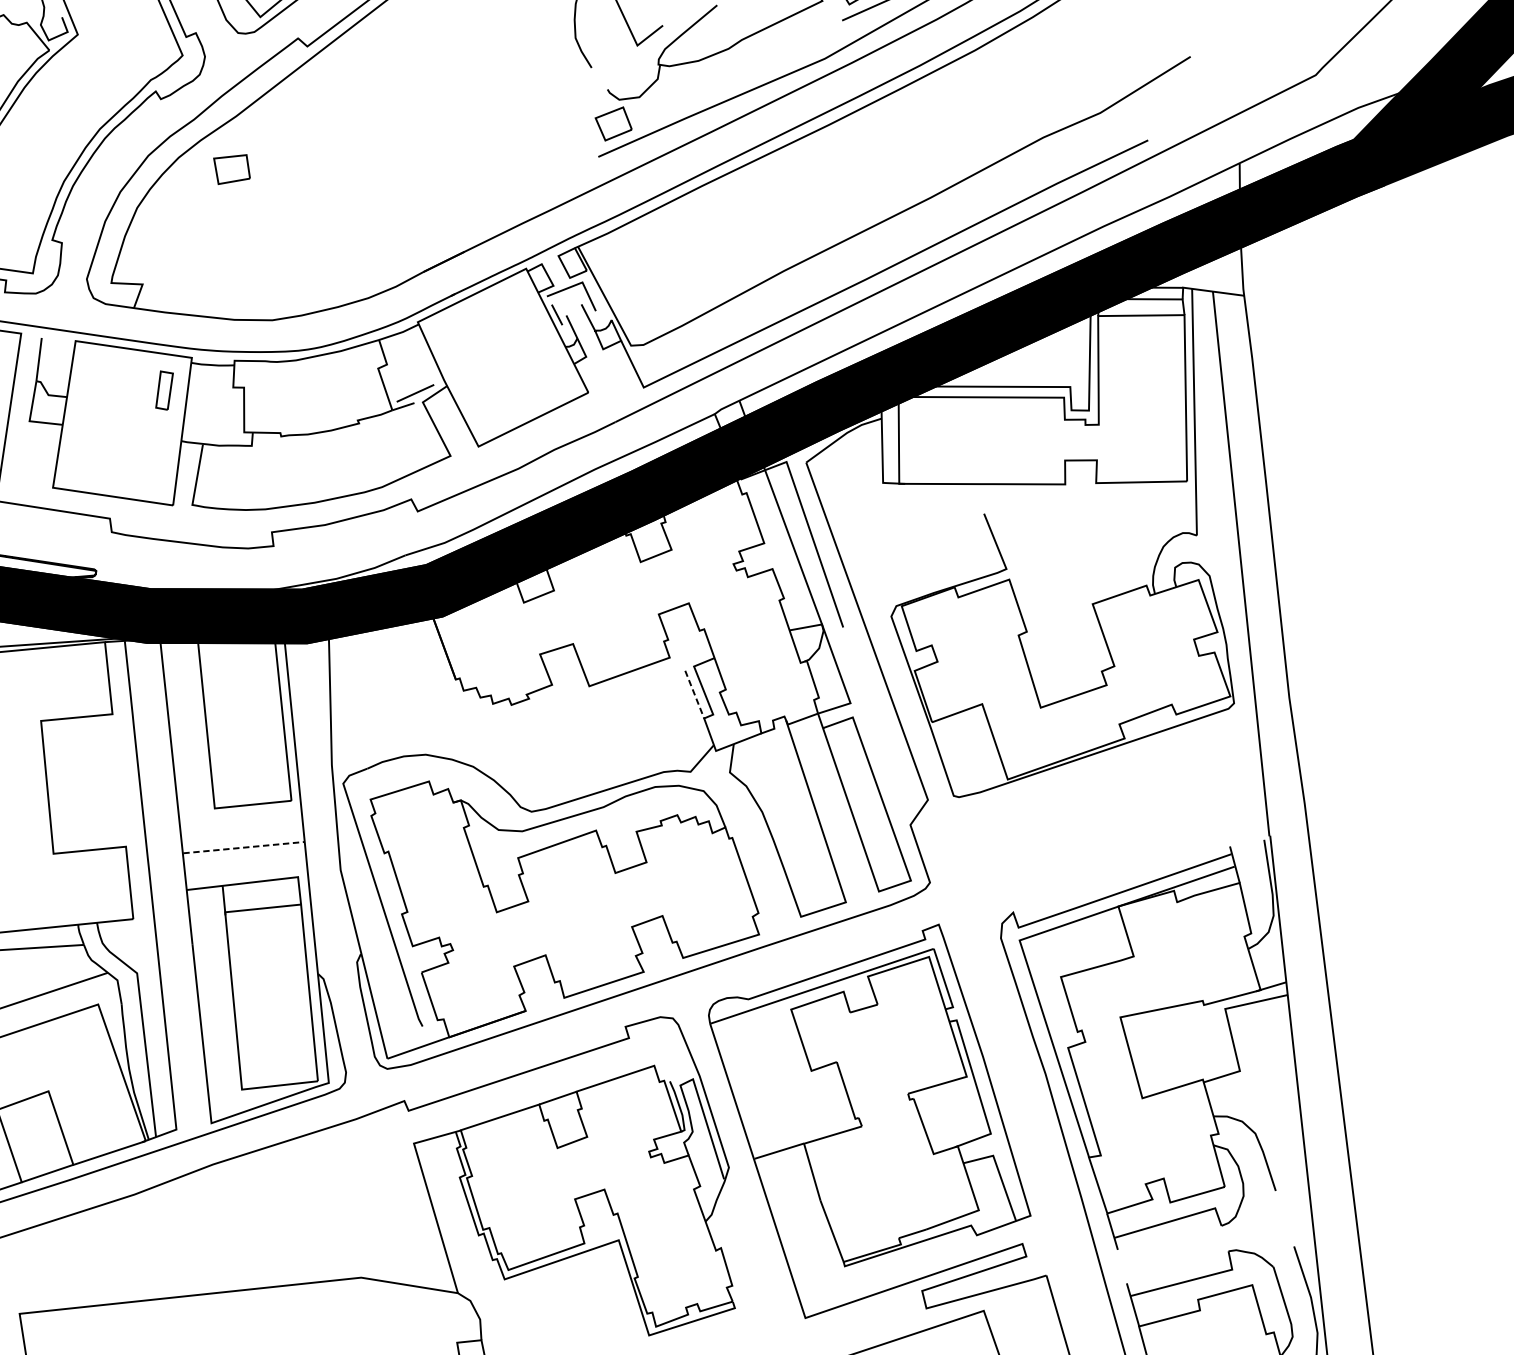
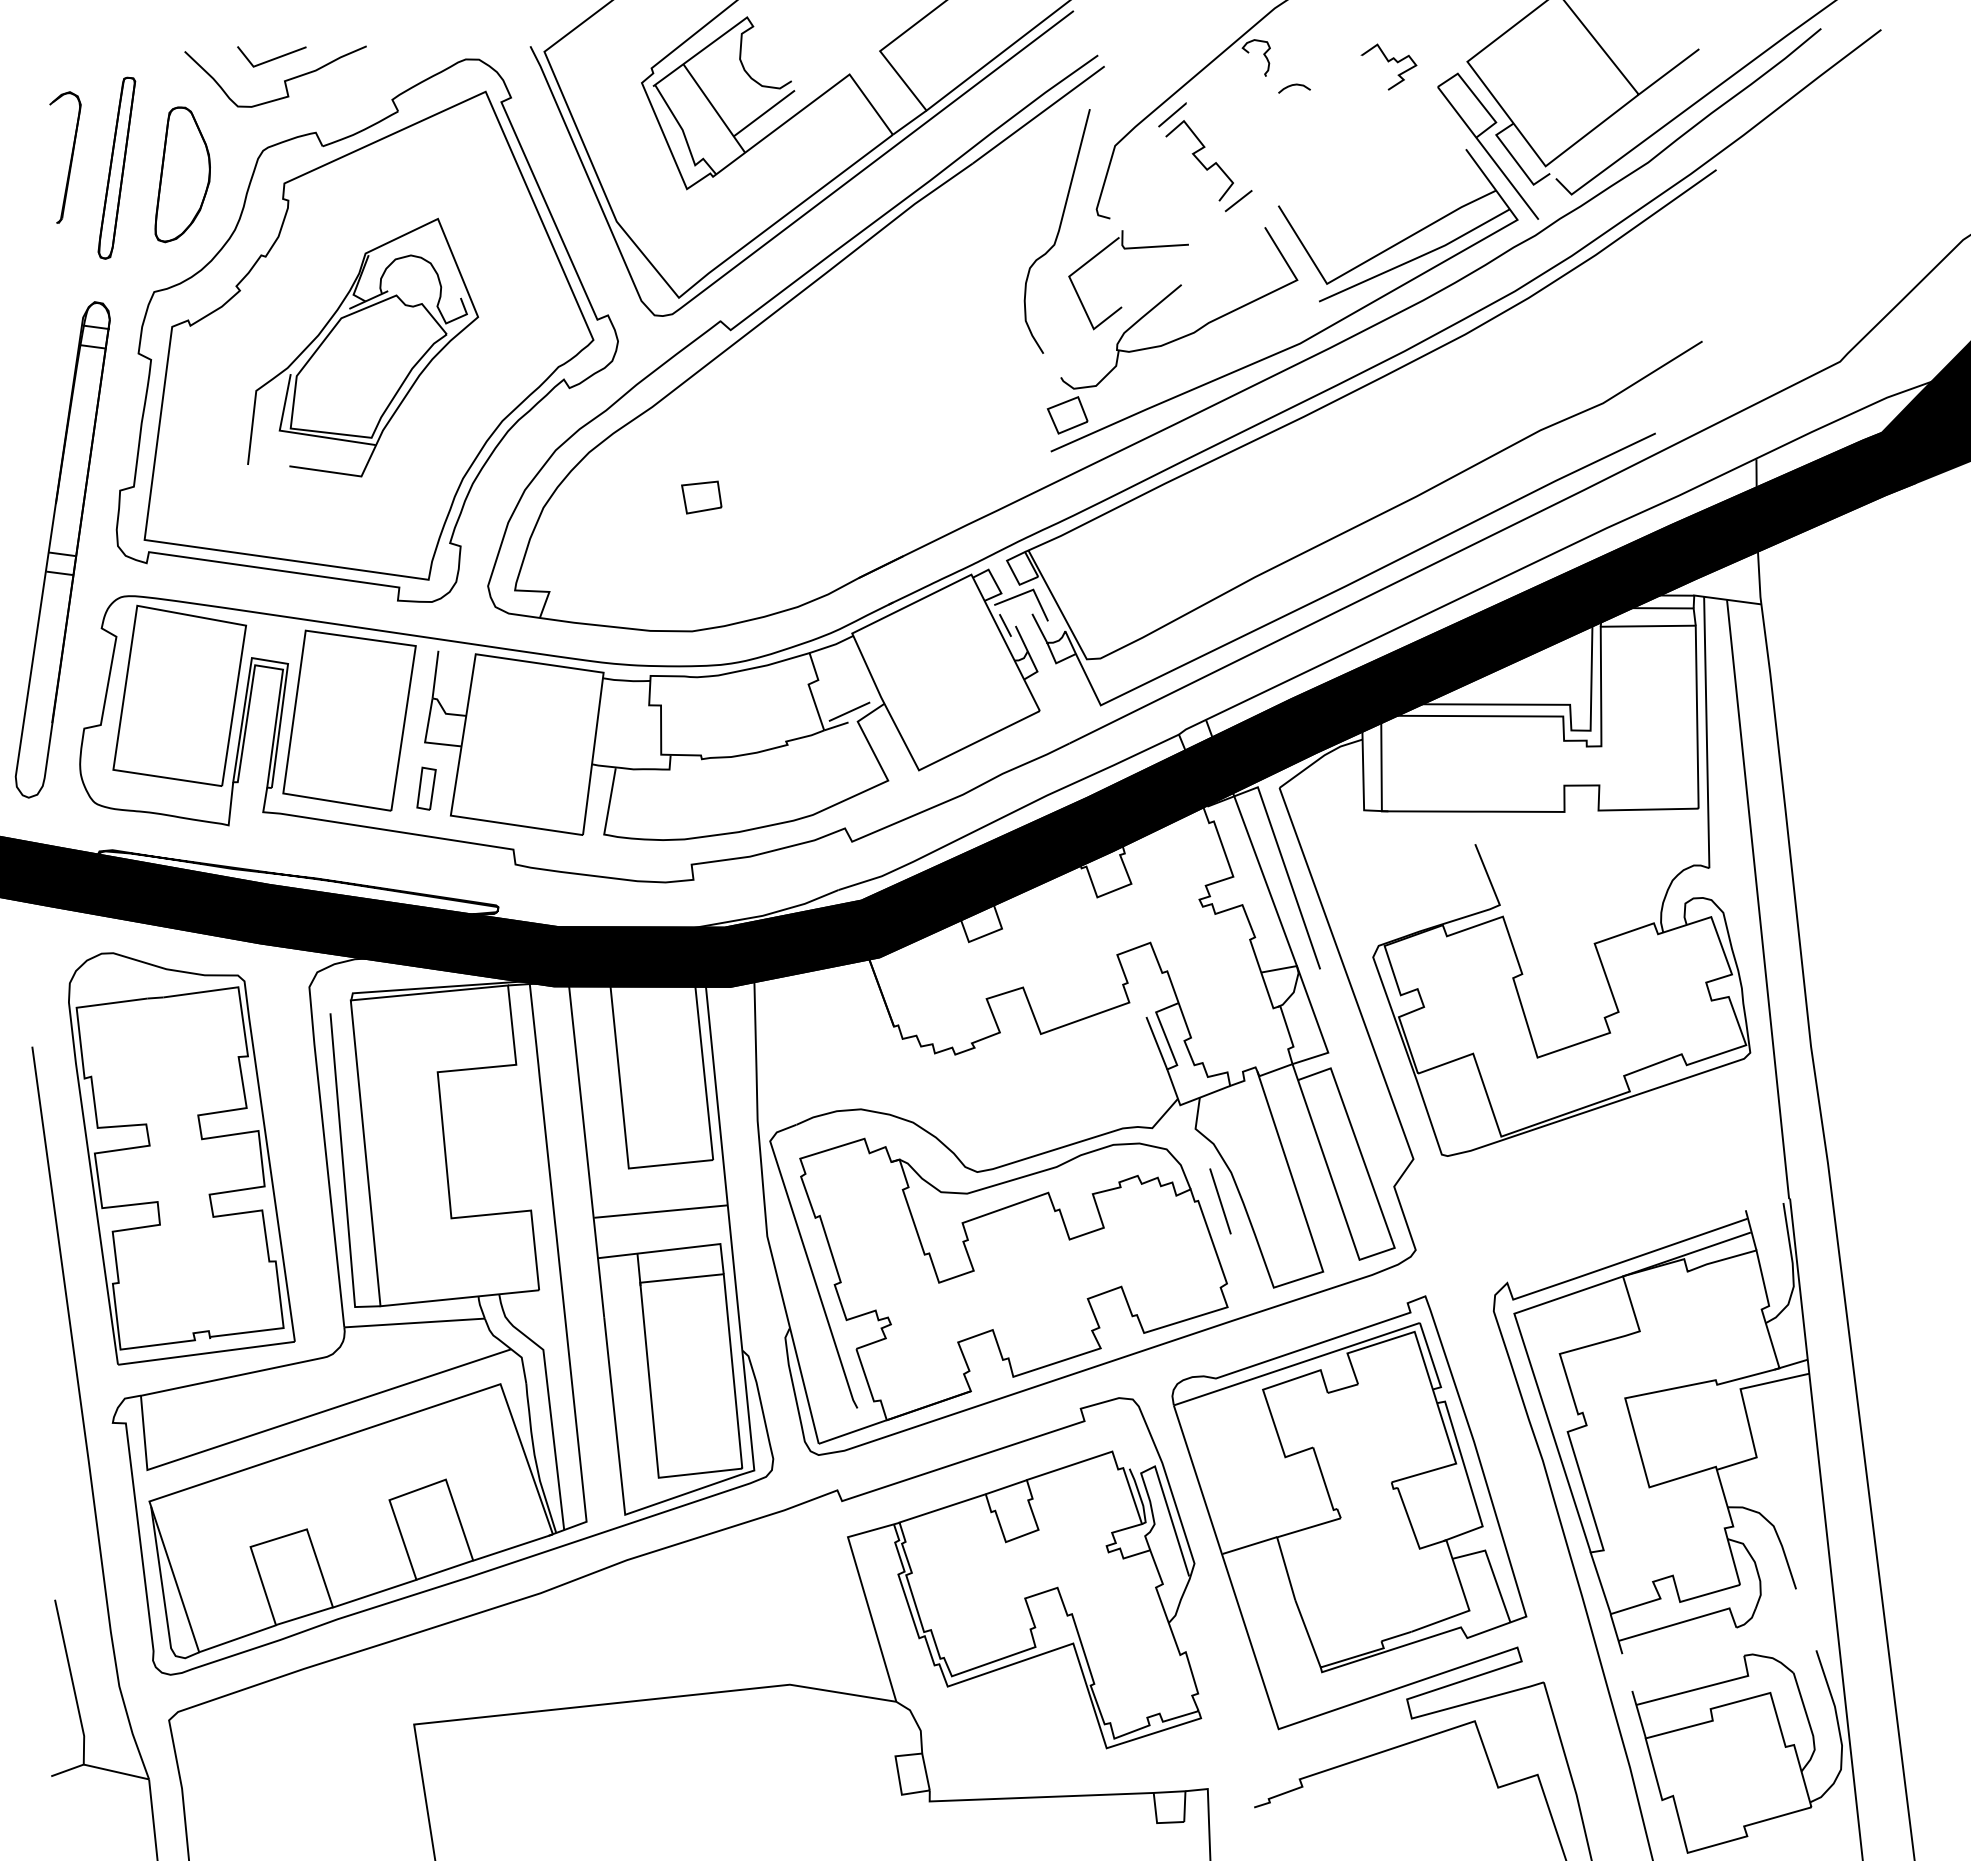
part: (231, 169) -> (701, 497), moved
part: (164, 390) -> (426, 788), moved
line: (695, 694) -> (1157, 1043), dashed -> solid
line: (752, 838) -> (1220, 1201), added
line: (243, 847) -> (660, 1211), dashed -> solid

